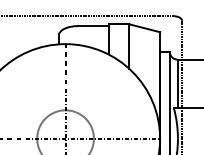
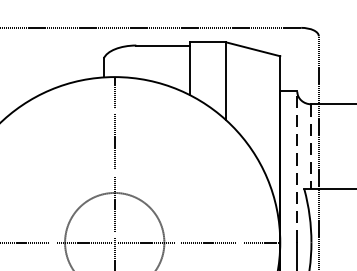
line: (177, 84) -> (310, 147), solid -> dashed
line: (169, 94) -> (296, 165), solid -> dashed

